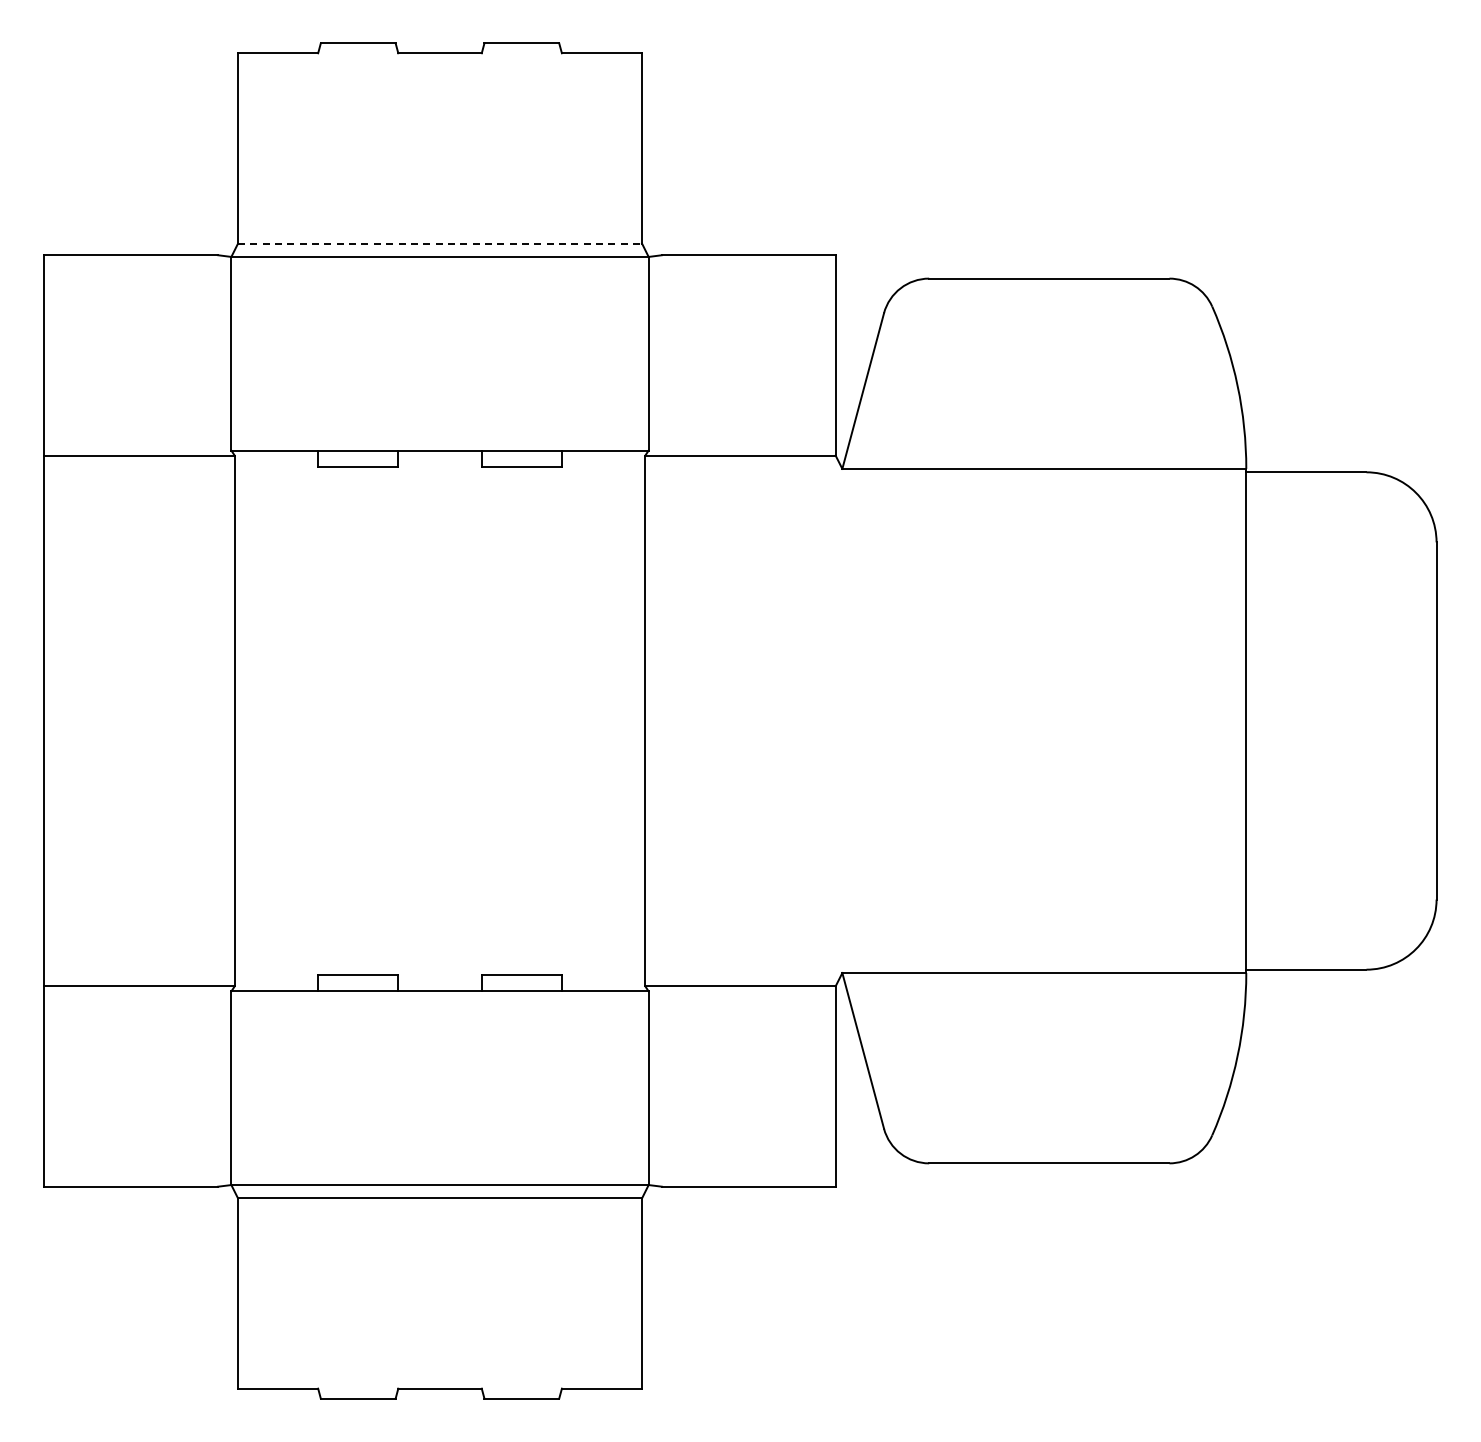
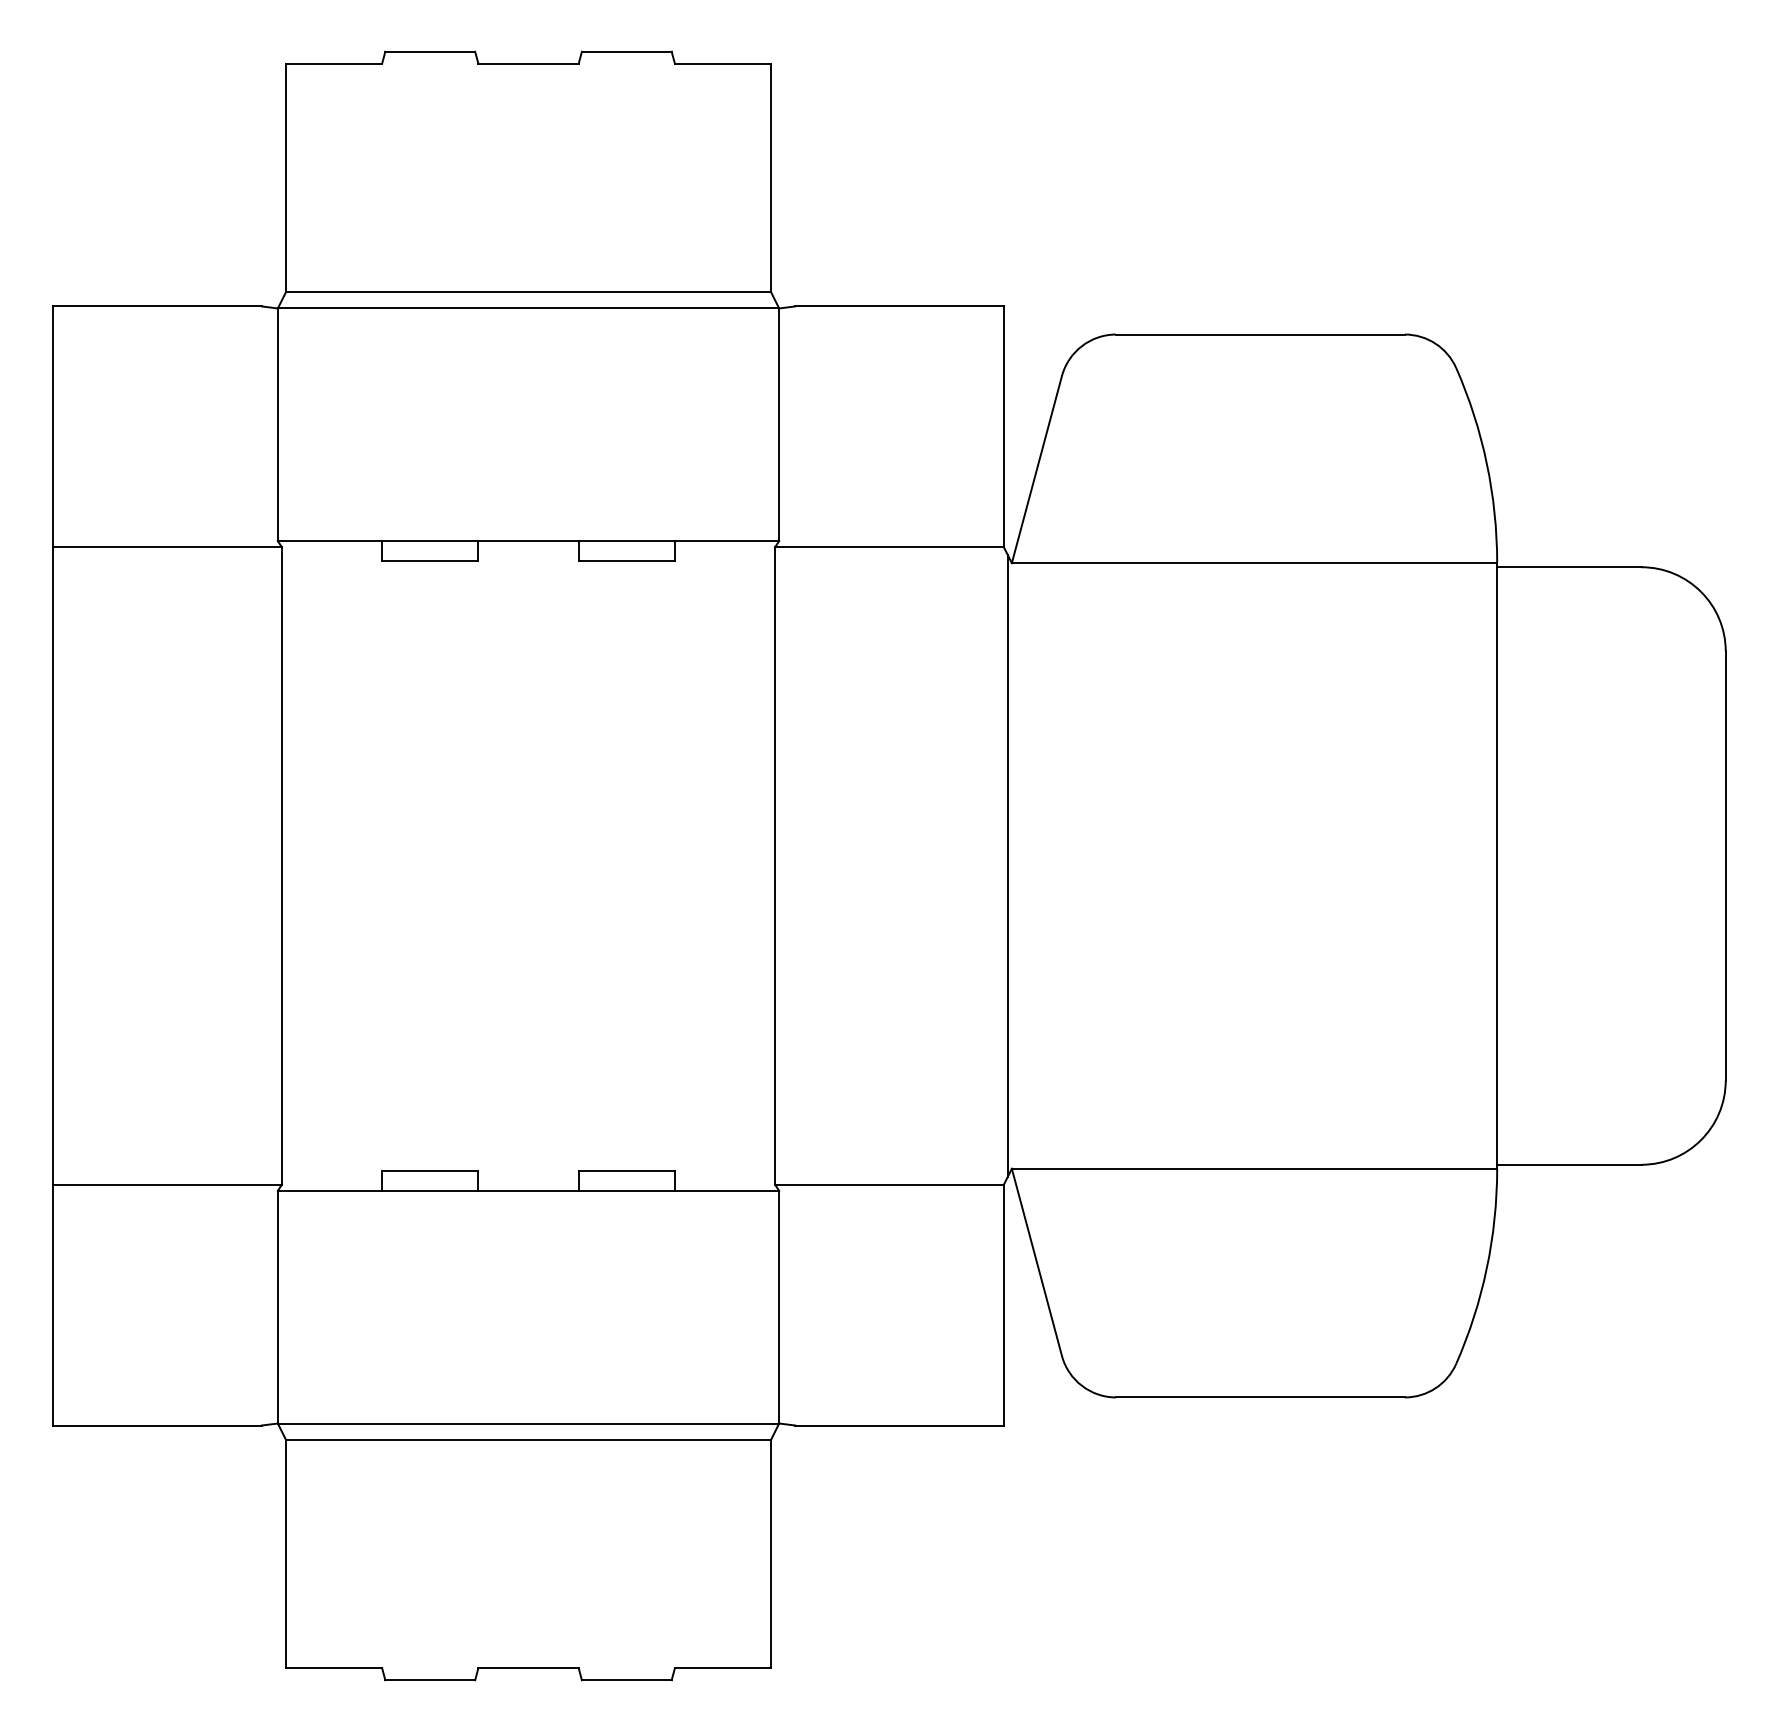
line: (440, 243) -> (529, 292), dashed -> solid
line: (838, 720) -> (1007, 865), added

